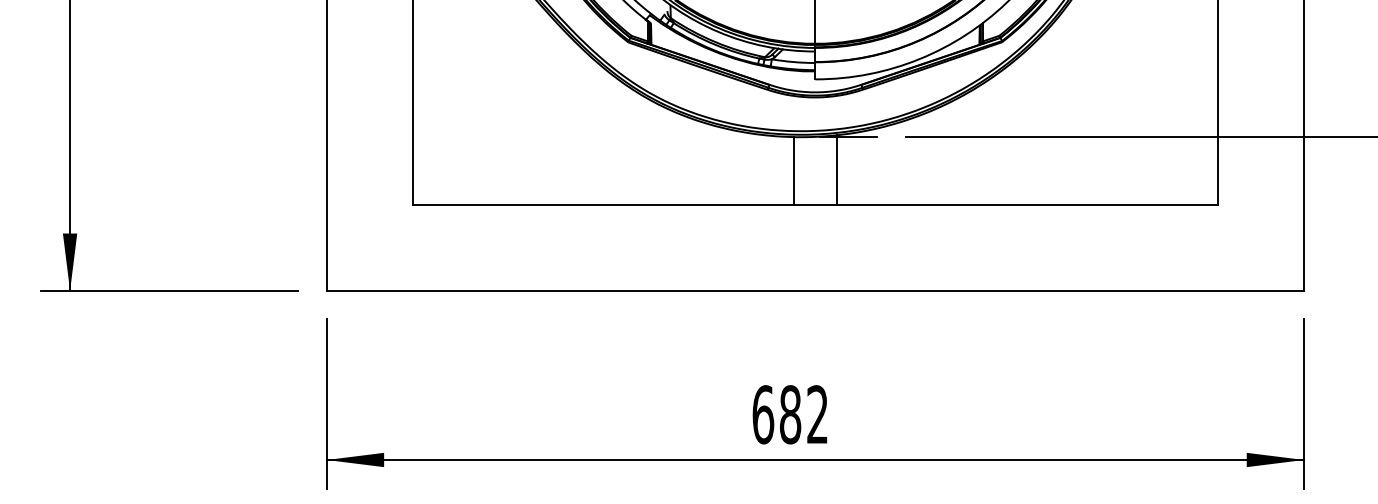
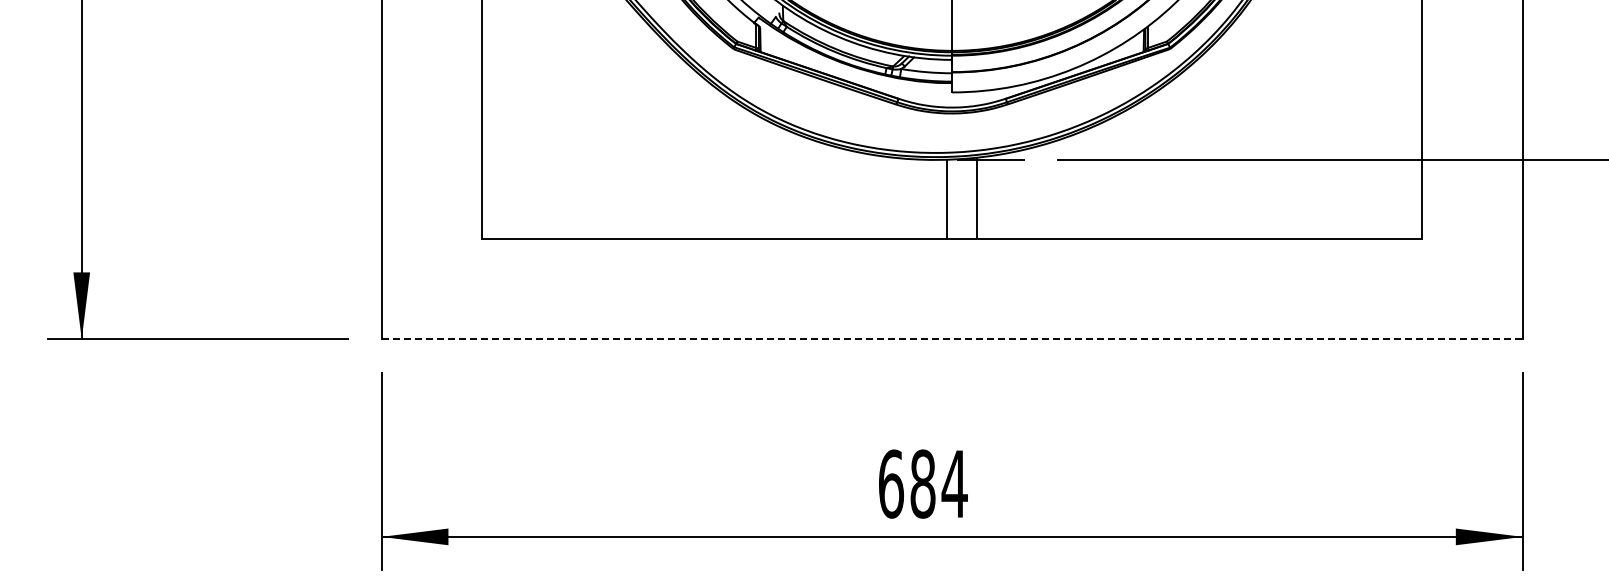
line: (794, 170) -> (947, 198), moved
line: (815, 290) -> (952, 339), solid -> dashed
text: (817, 414) -> (954, 483), 682 -> 684

